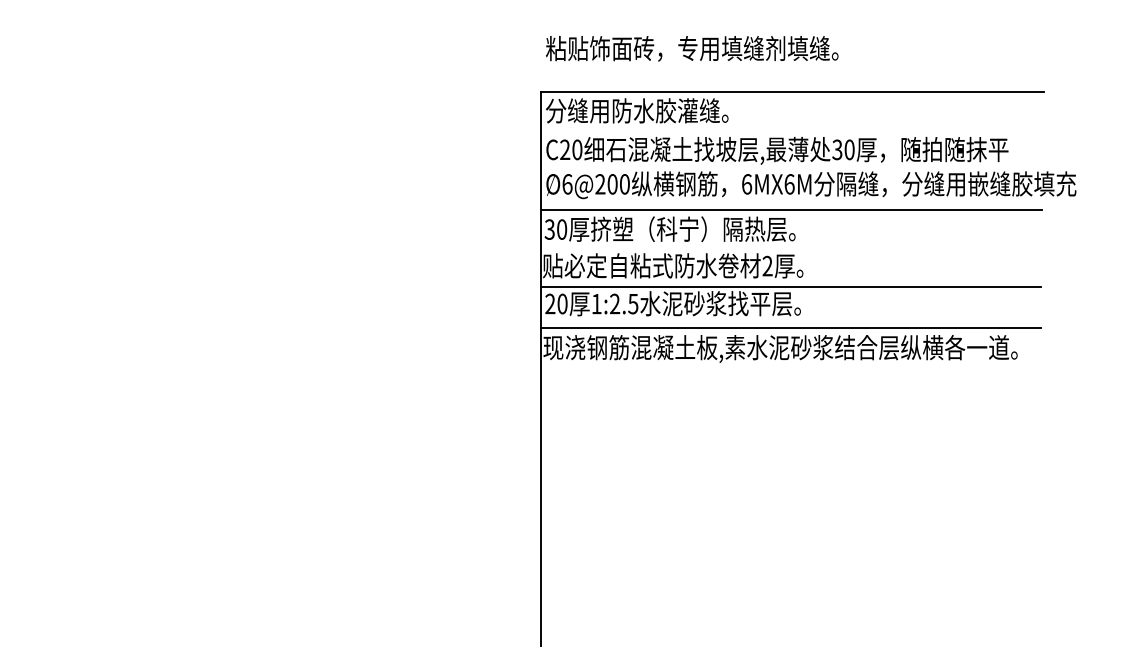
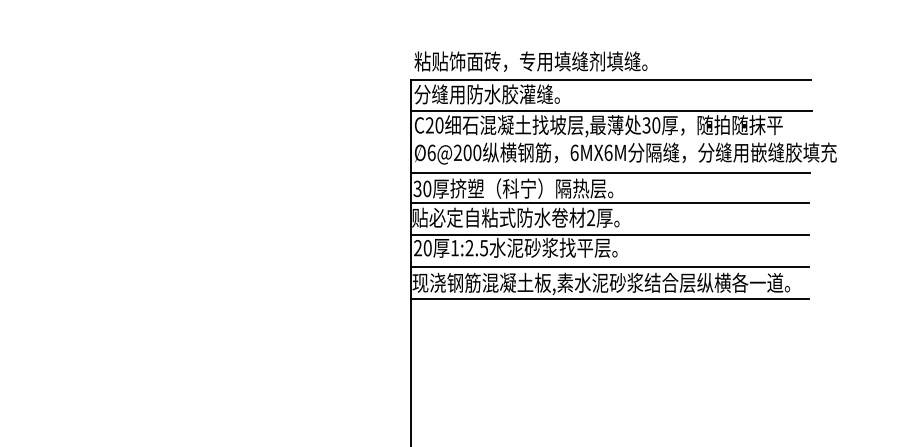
text: (692, 48) -> (531, 61), moved
line: (792, 131) -> (610, 110), added
line: (791, 247) -> (610, 203), added
line: (791, 367) -> (610, 298), added

